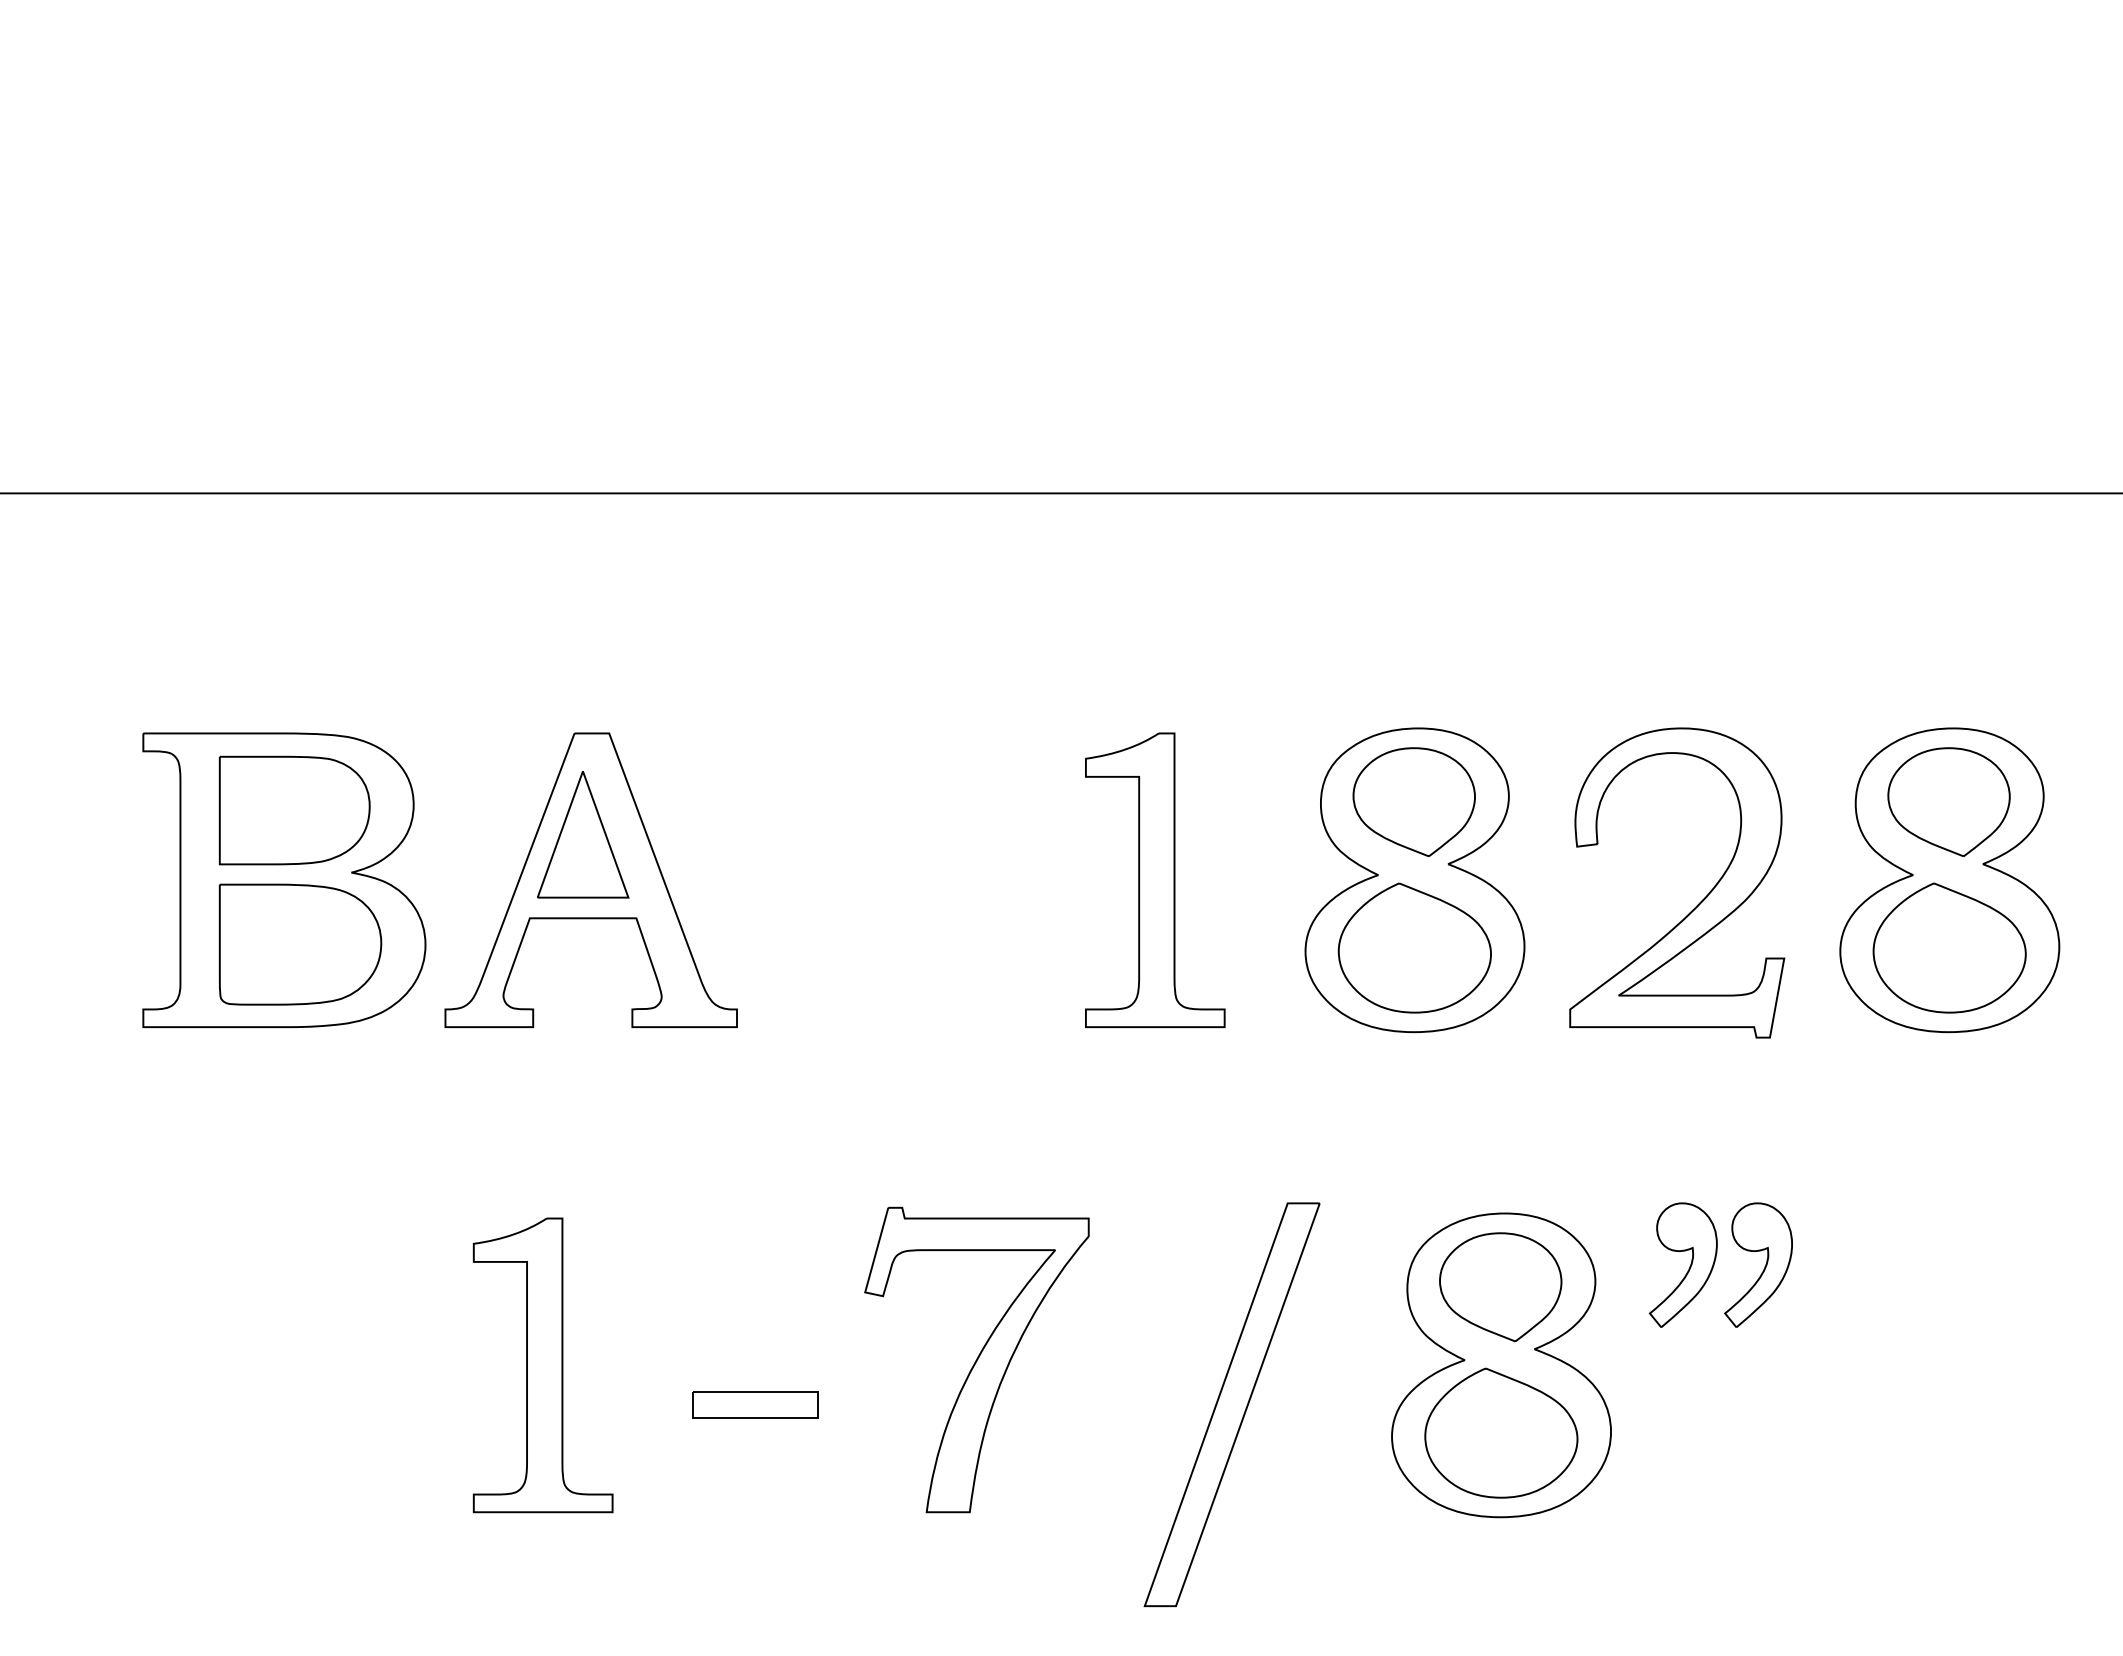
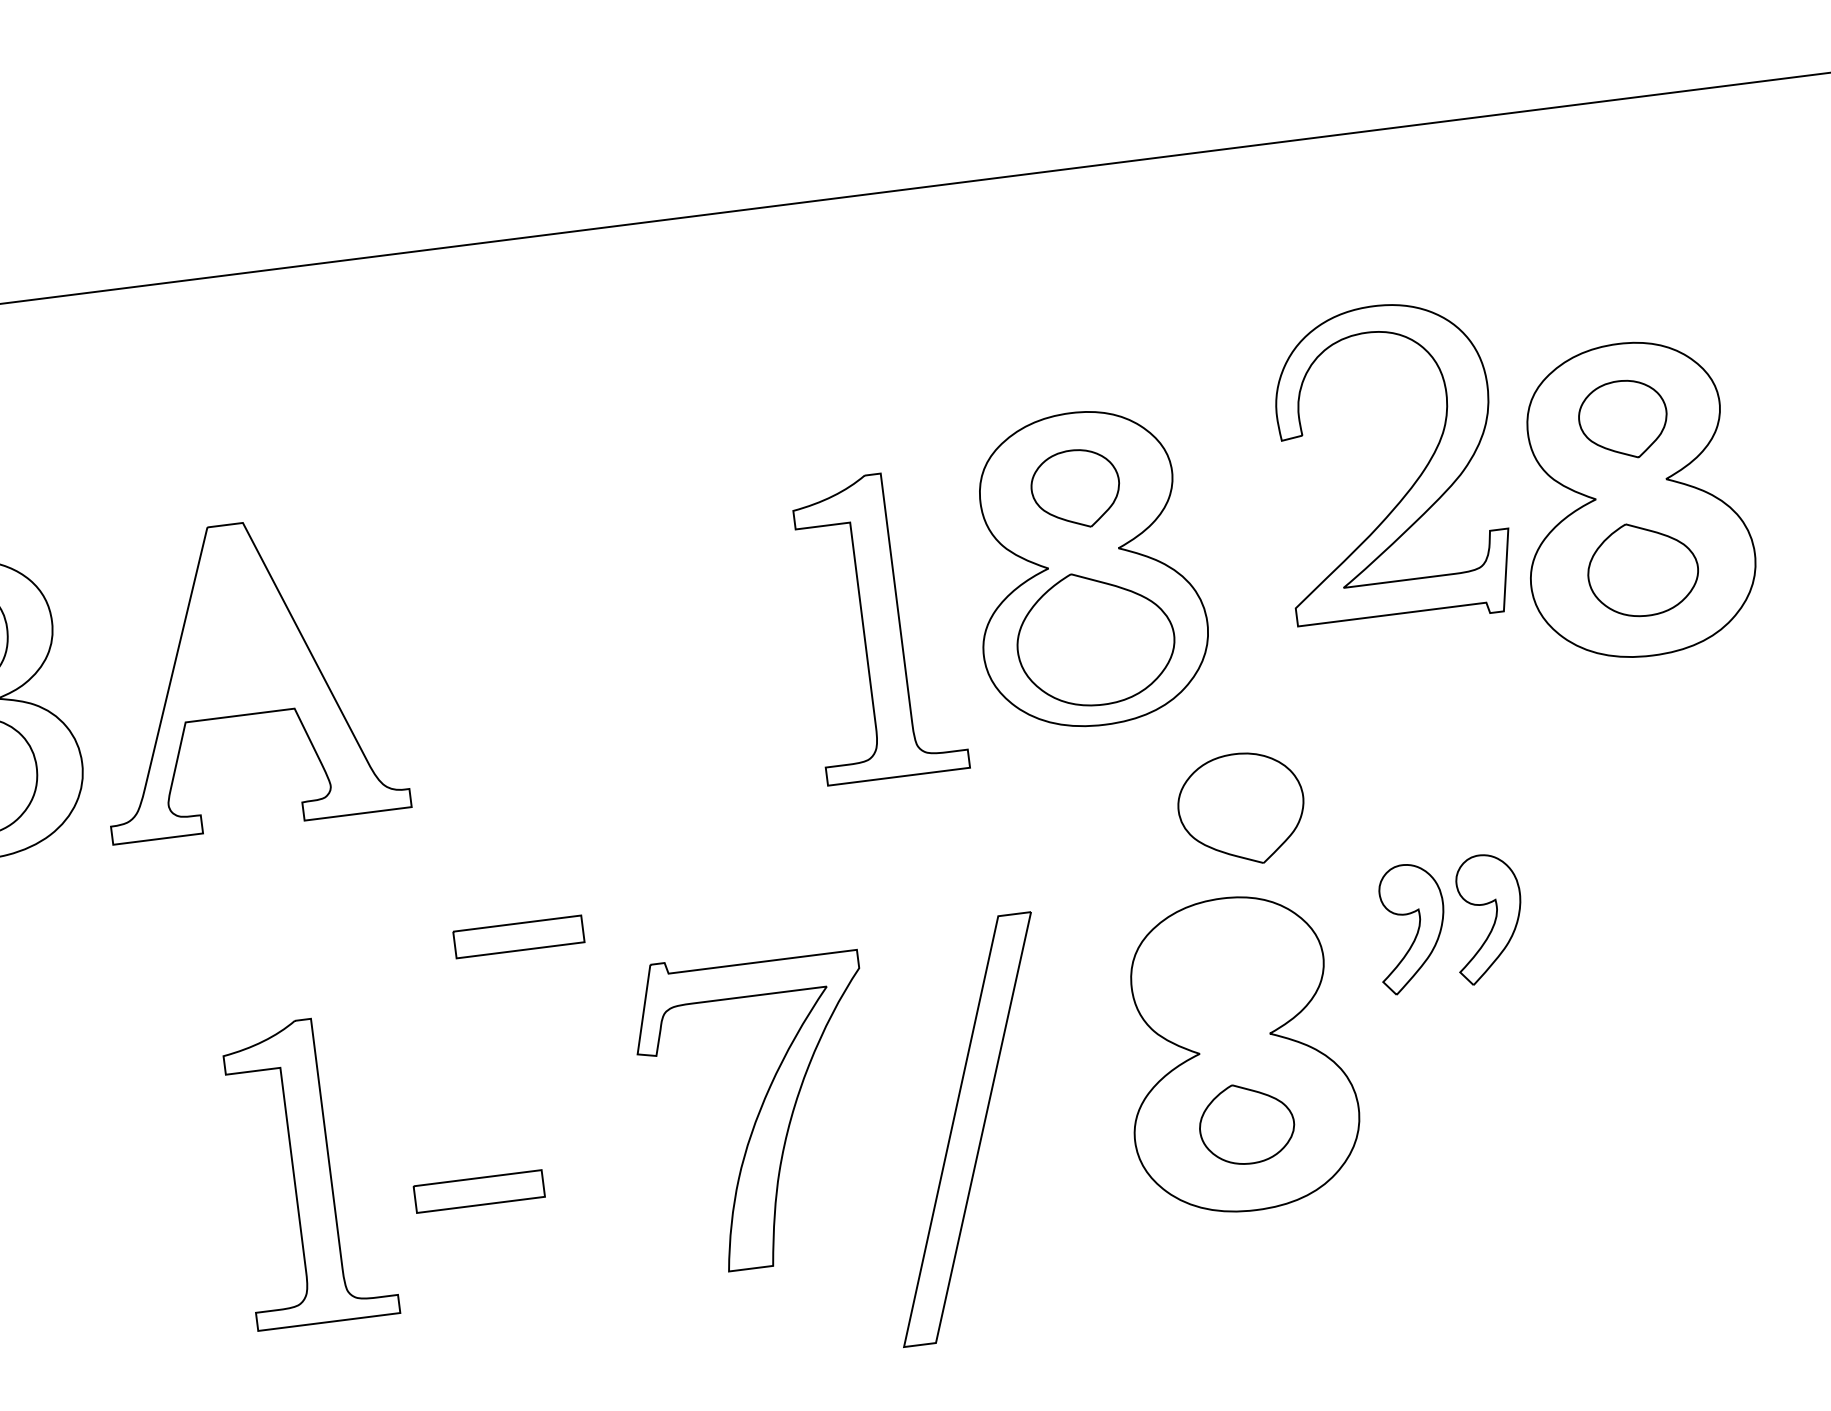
part: (1948, 801) -> (1622, 419), size x0.7
part: (1413, 802) -> (1075, 489), size x0.7
part: (583, 834) -> (229, 629), removed
part: (1155, 879) -> (880, 625), moved
part: (1698, 903) -> (1413, 483), moved
part: (1949, 947) -> (1642, 568), size x0.7
part: (824, 1164) -> (519, 936), added
part: (1500, 1287) -> (1241, 809), moved
part: (976, 1359) -> (760, 1108), moved
part: (542, 1365) -> (309, 1171), moved
part: (1501, 1432) -> (1246, 1123), size x0.6

